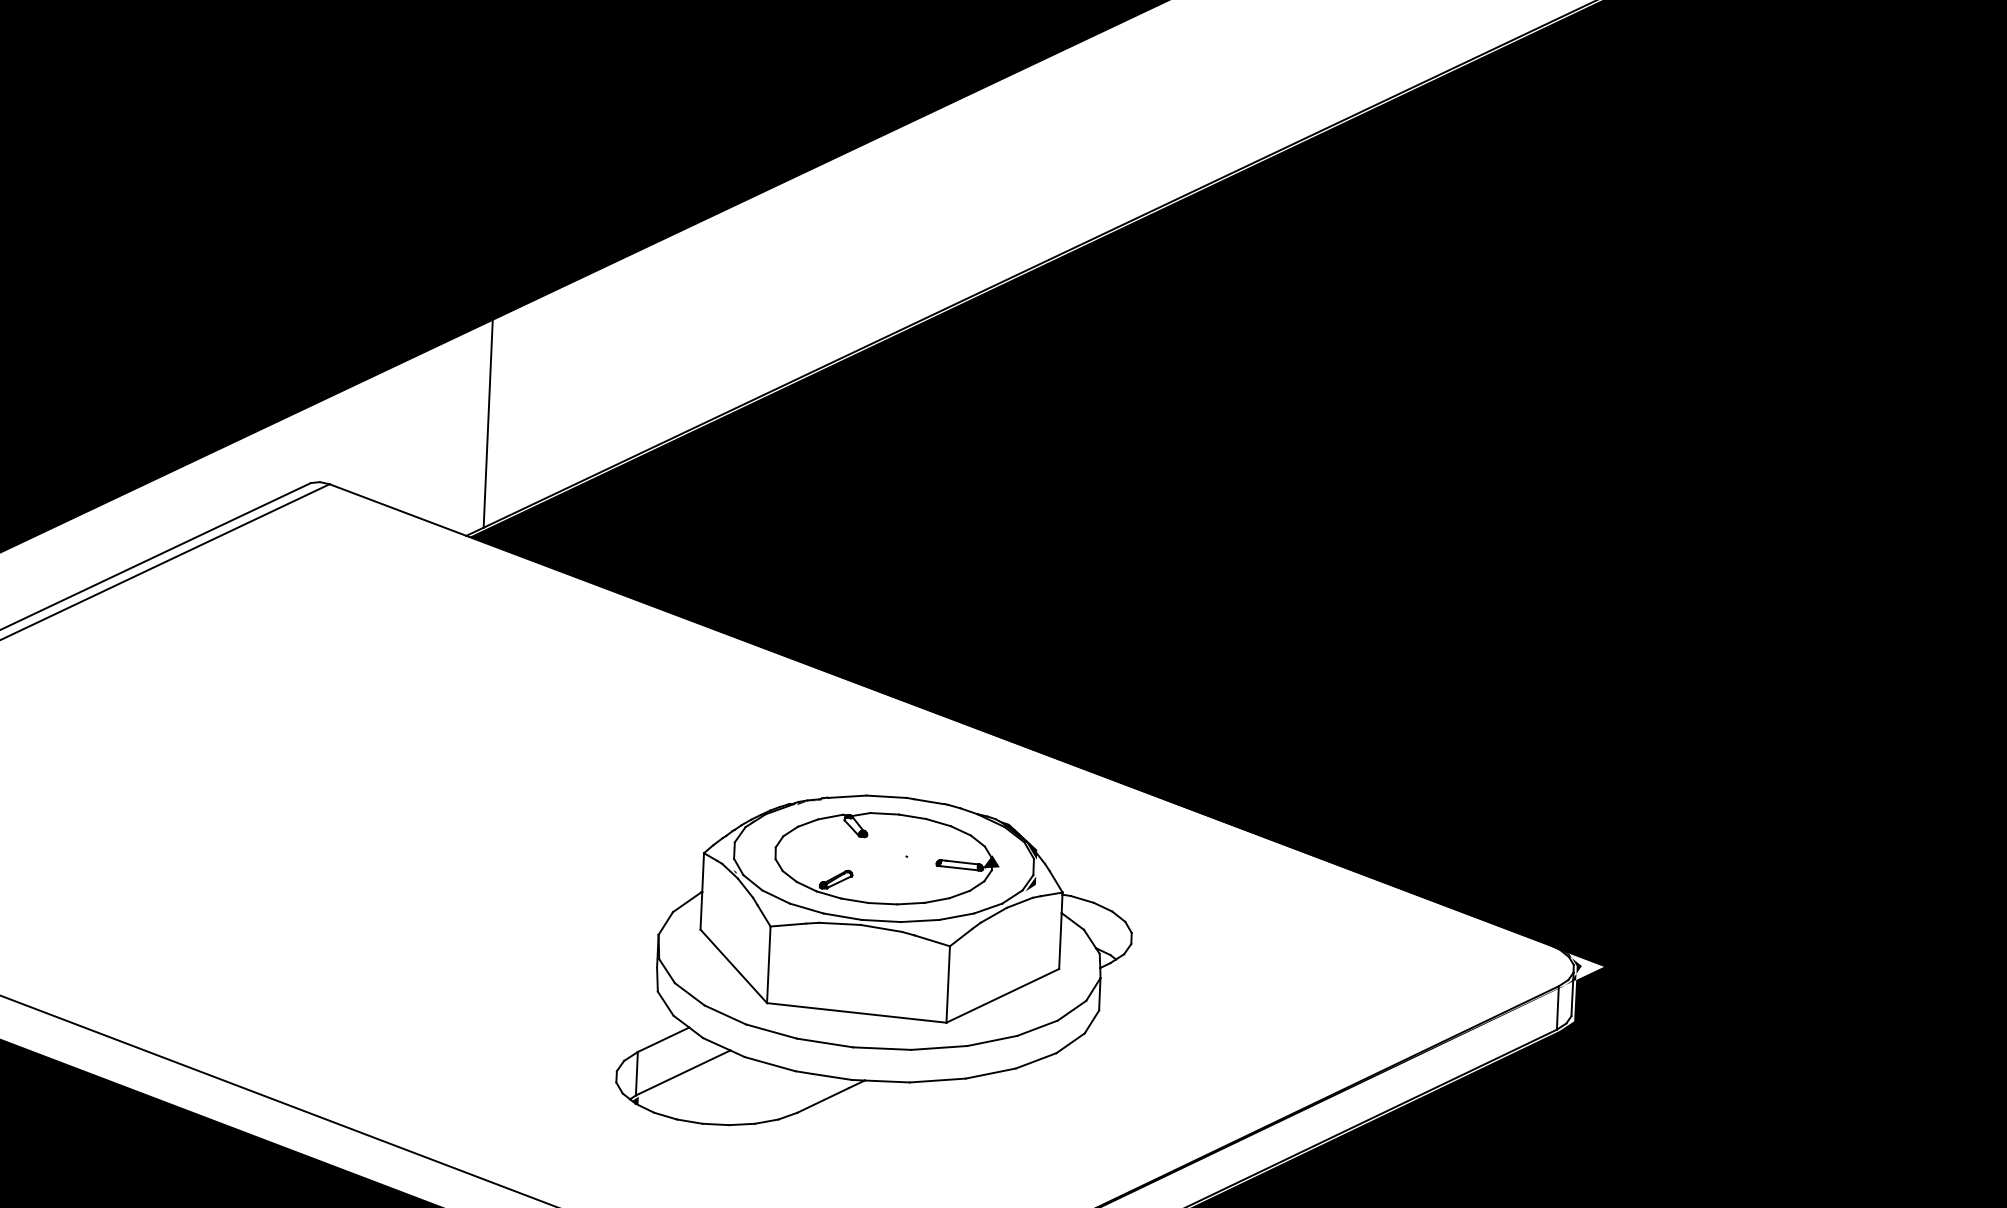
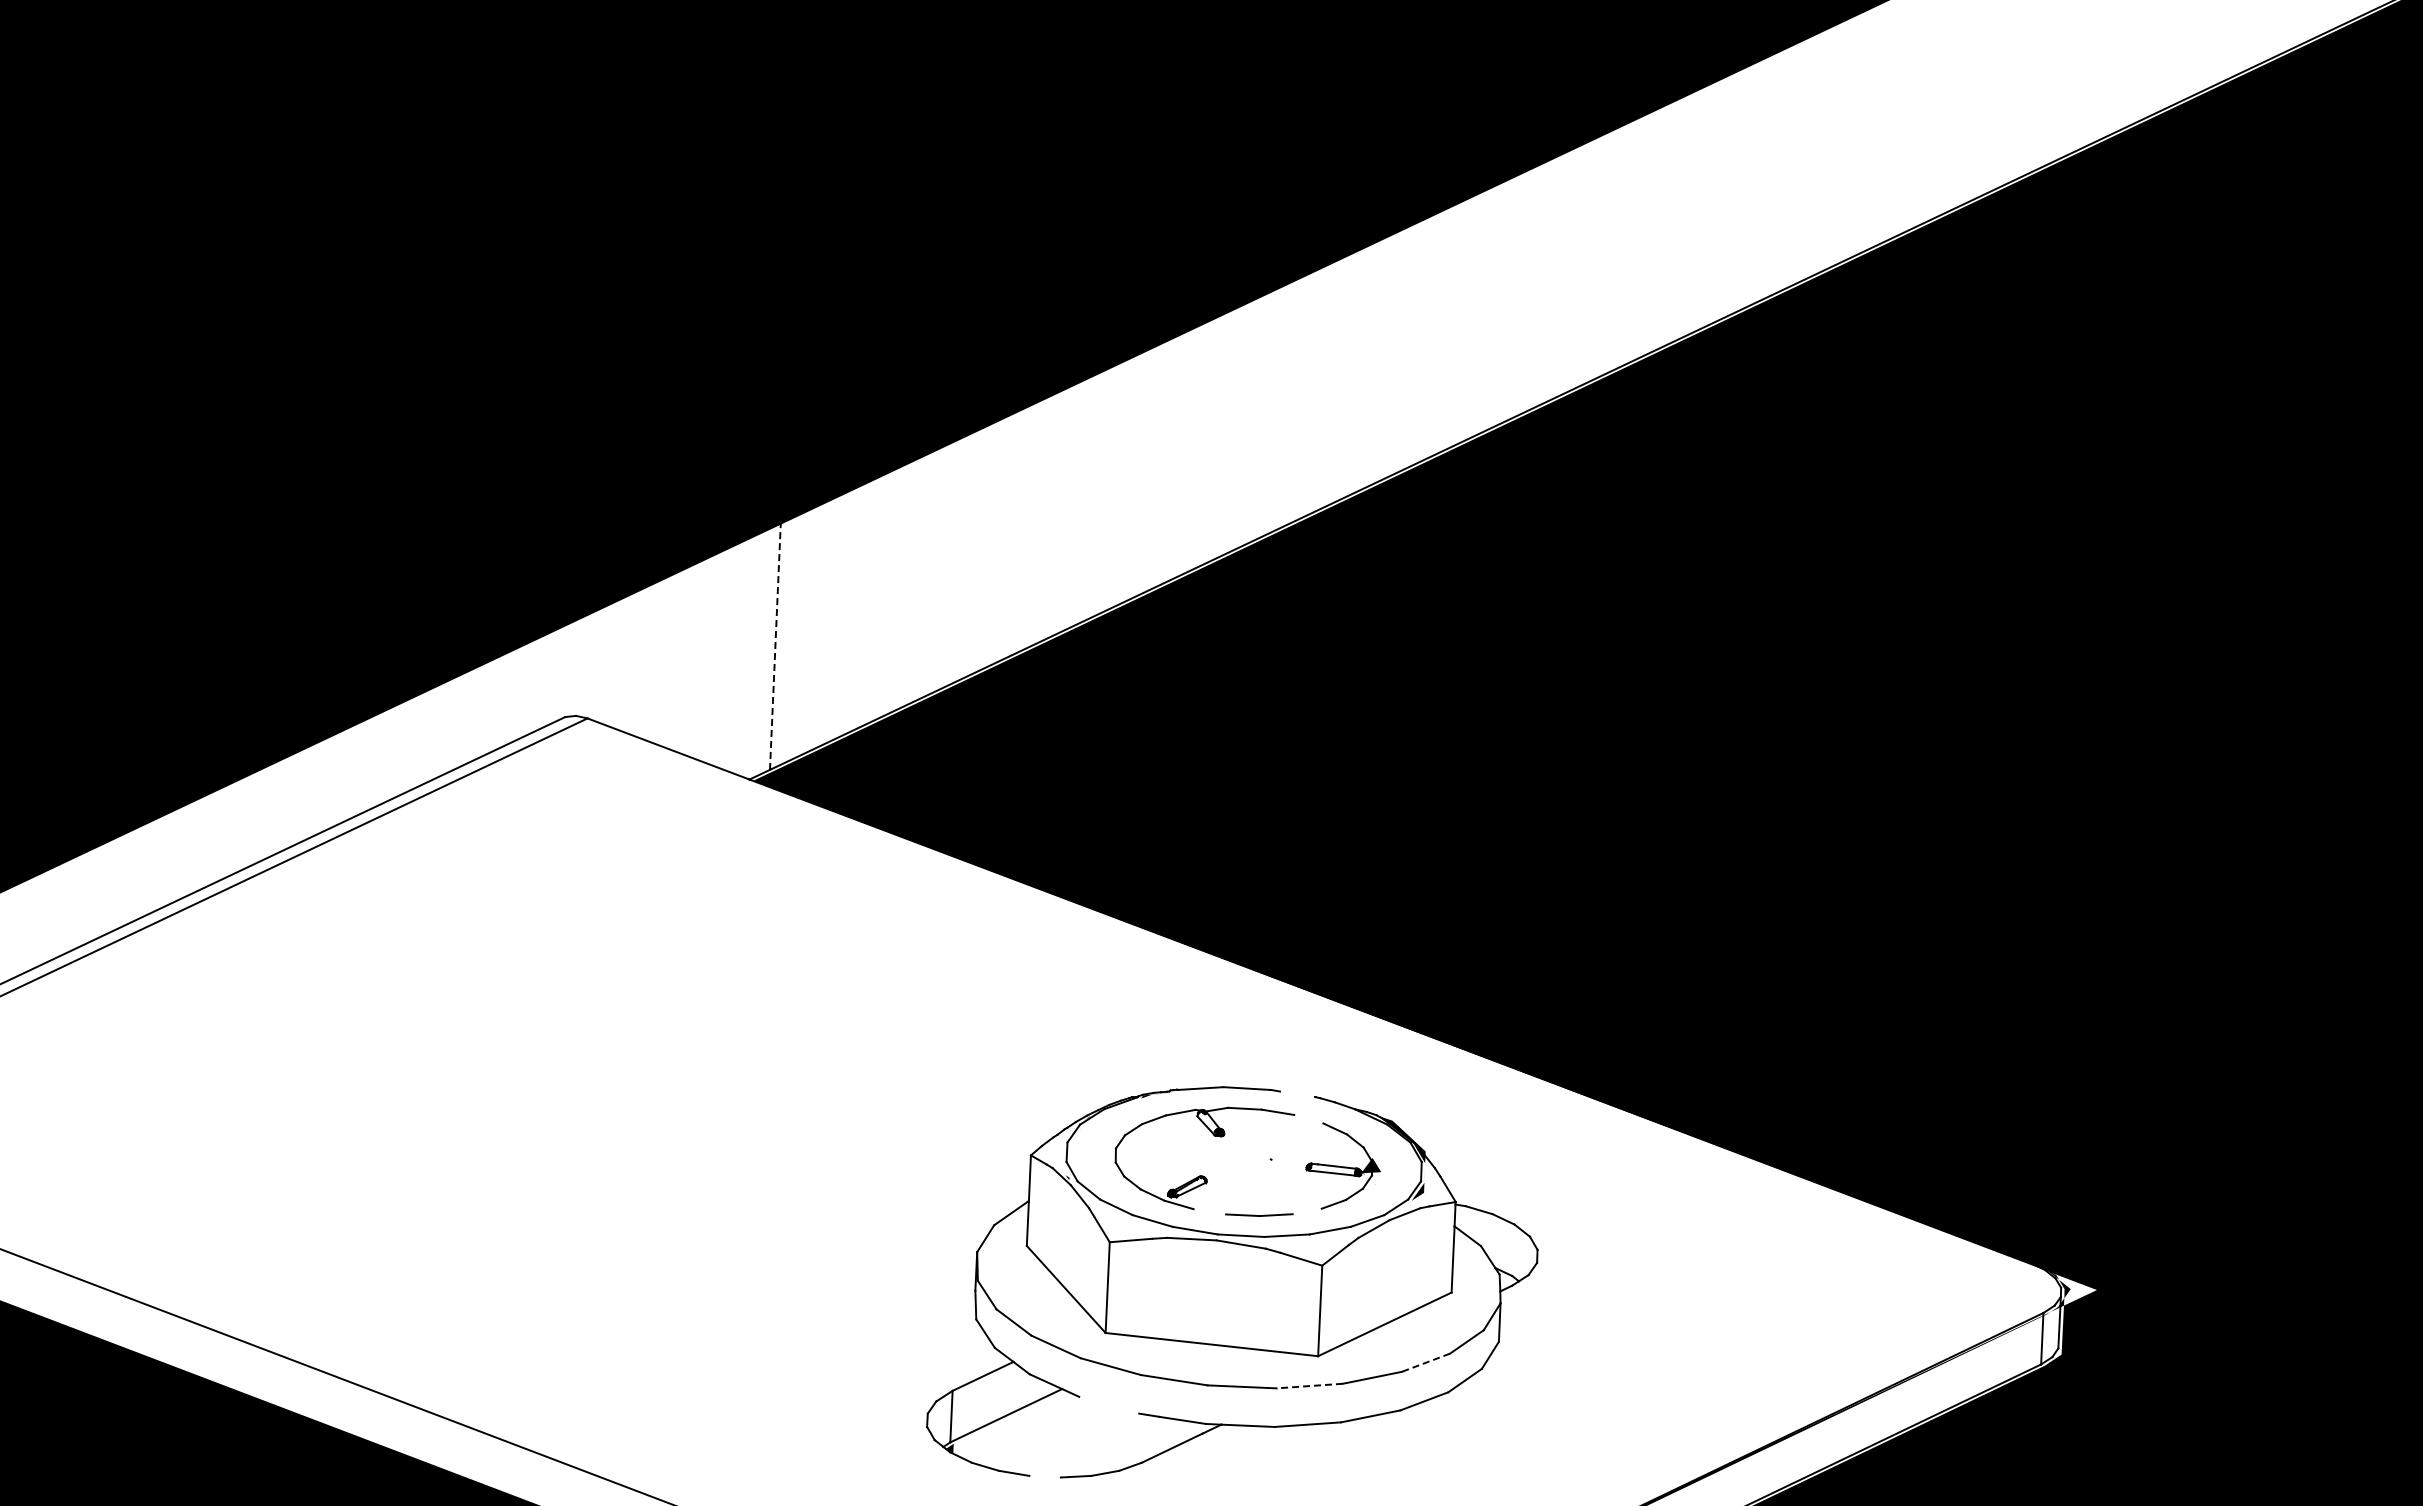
line: (488, 423) -> (775, 646), solid -> dashed
line: (929, 801) -> (1297, 1094), removed
line: (938, 822) -> (1308, 1118), removed
line: (854, 900) -> (1209, 1211), removed
line: (936, 900) -> (1306, 1211), removed
line: (1037, 1028) -> (1426, 1362), solid -> dashed
line: (939, 1048) -> (1309, 1386), solid -> dashed
line: (770, 1063) -> (1109, 1404), removed
line: (715, 1124) -> (1044, 1476), removed

